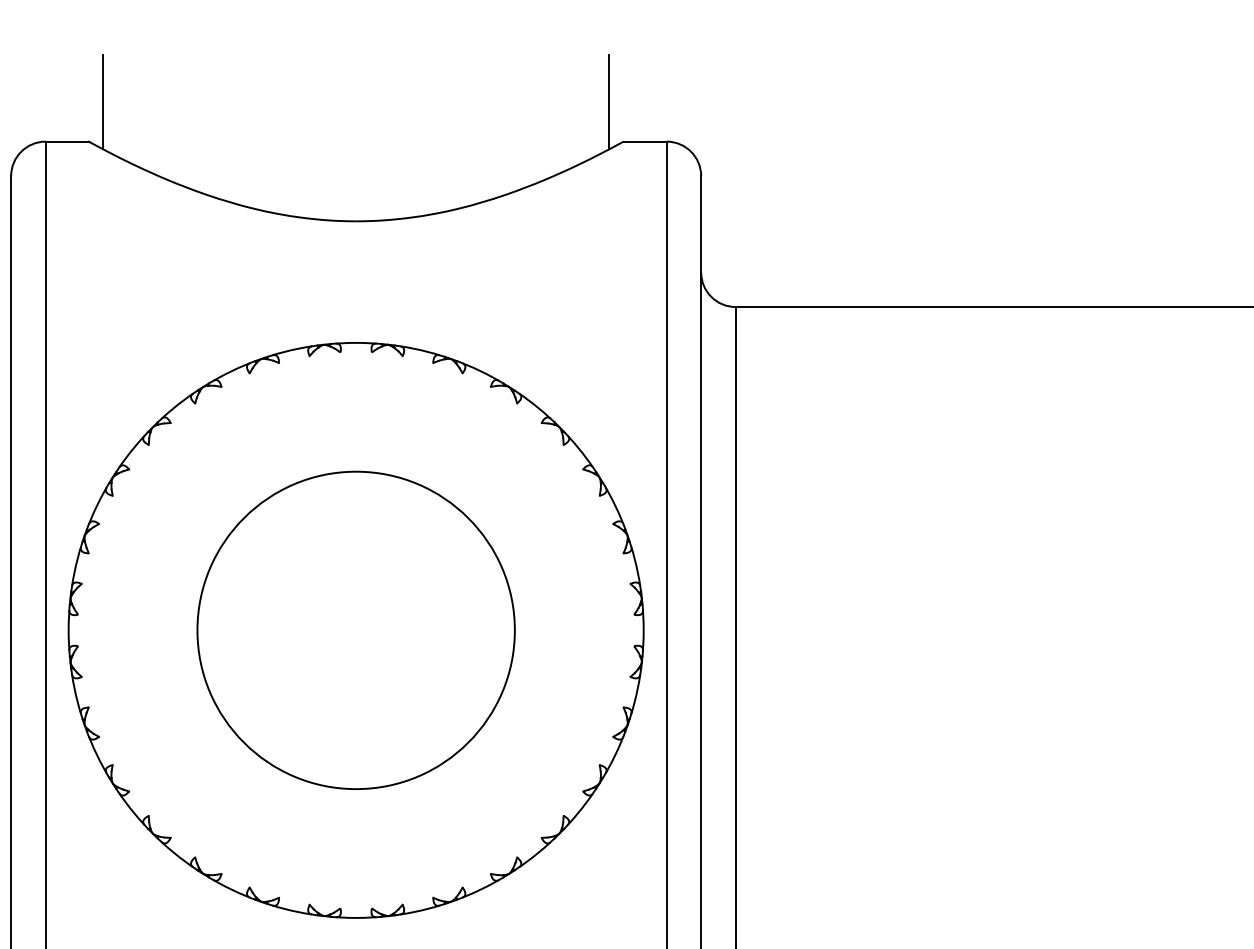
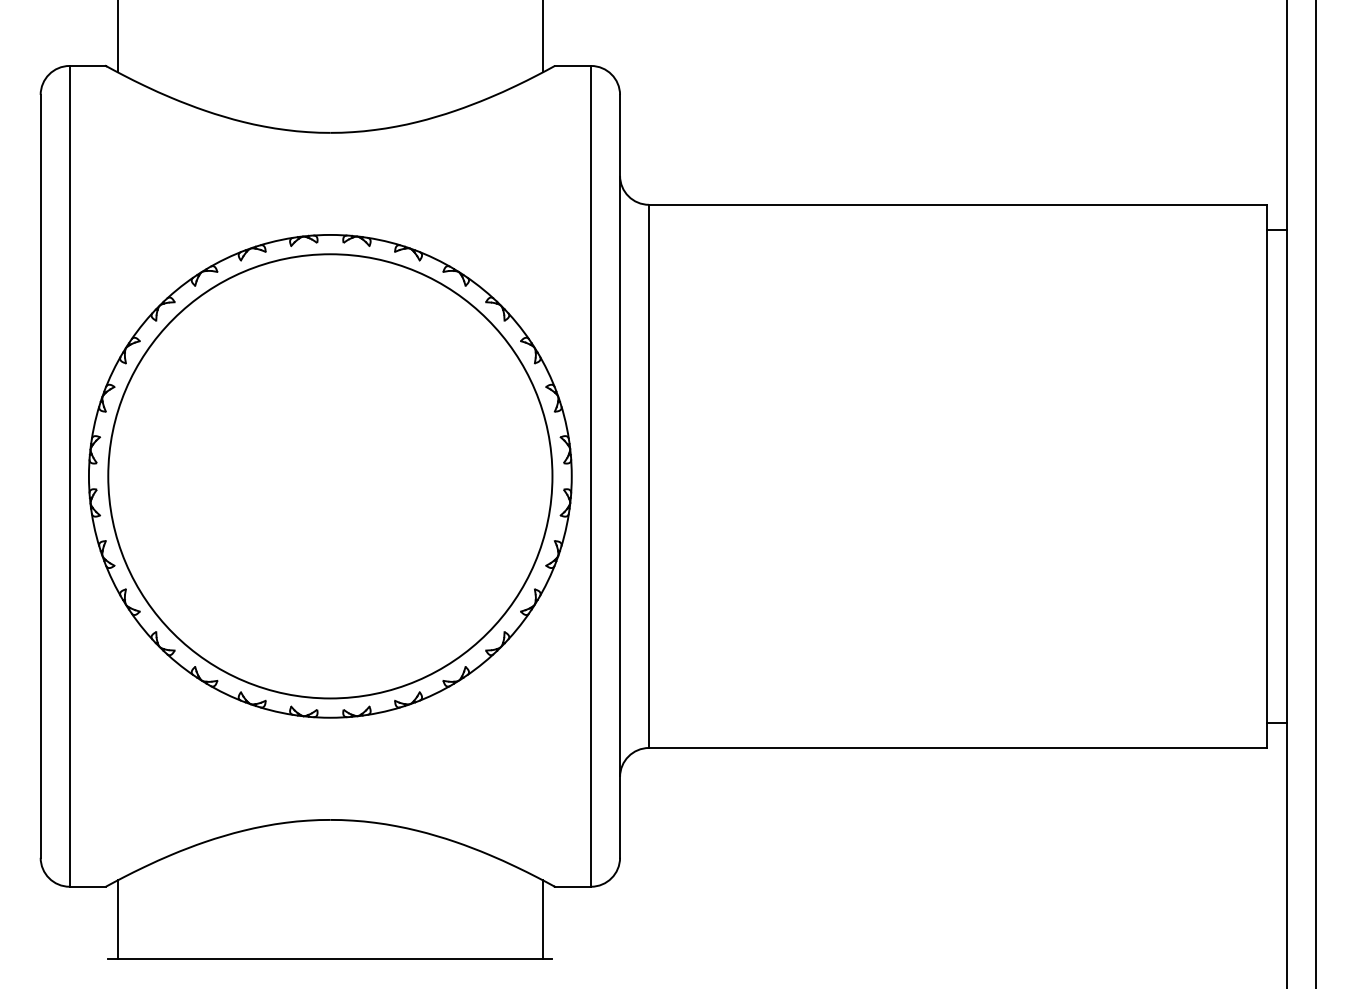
circle: (356, 630) -> (330, 476), size x1.67

